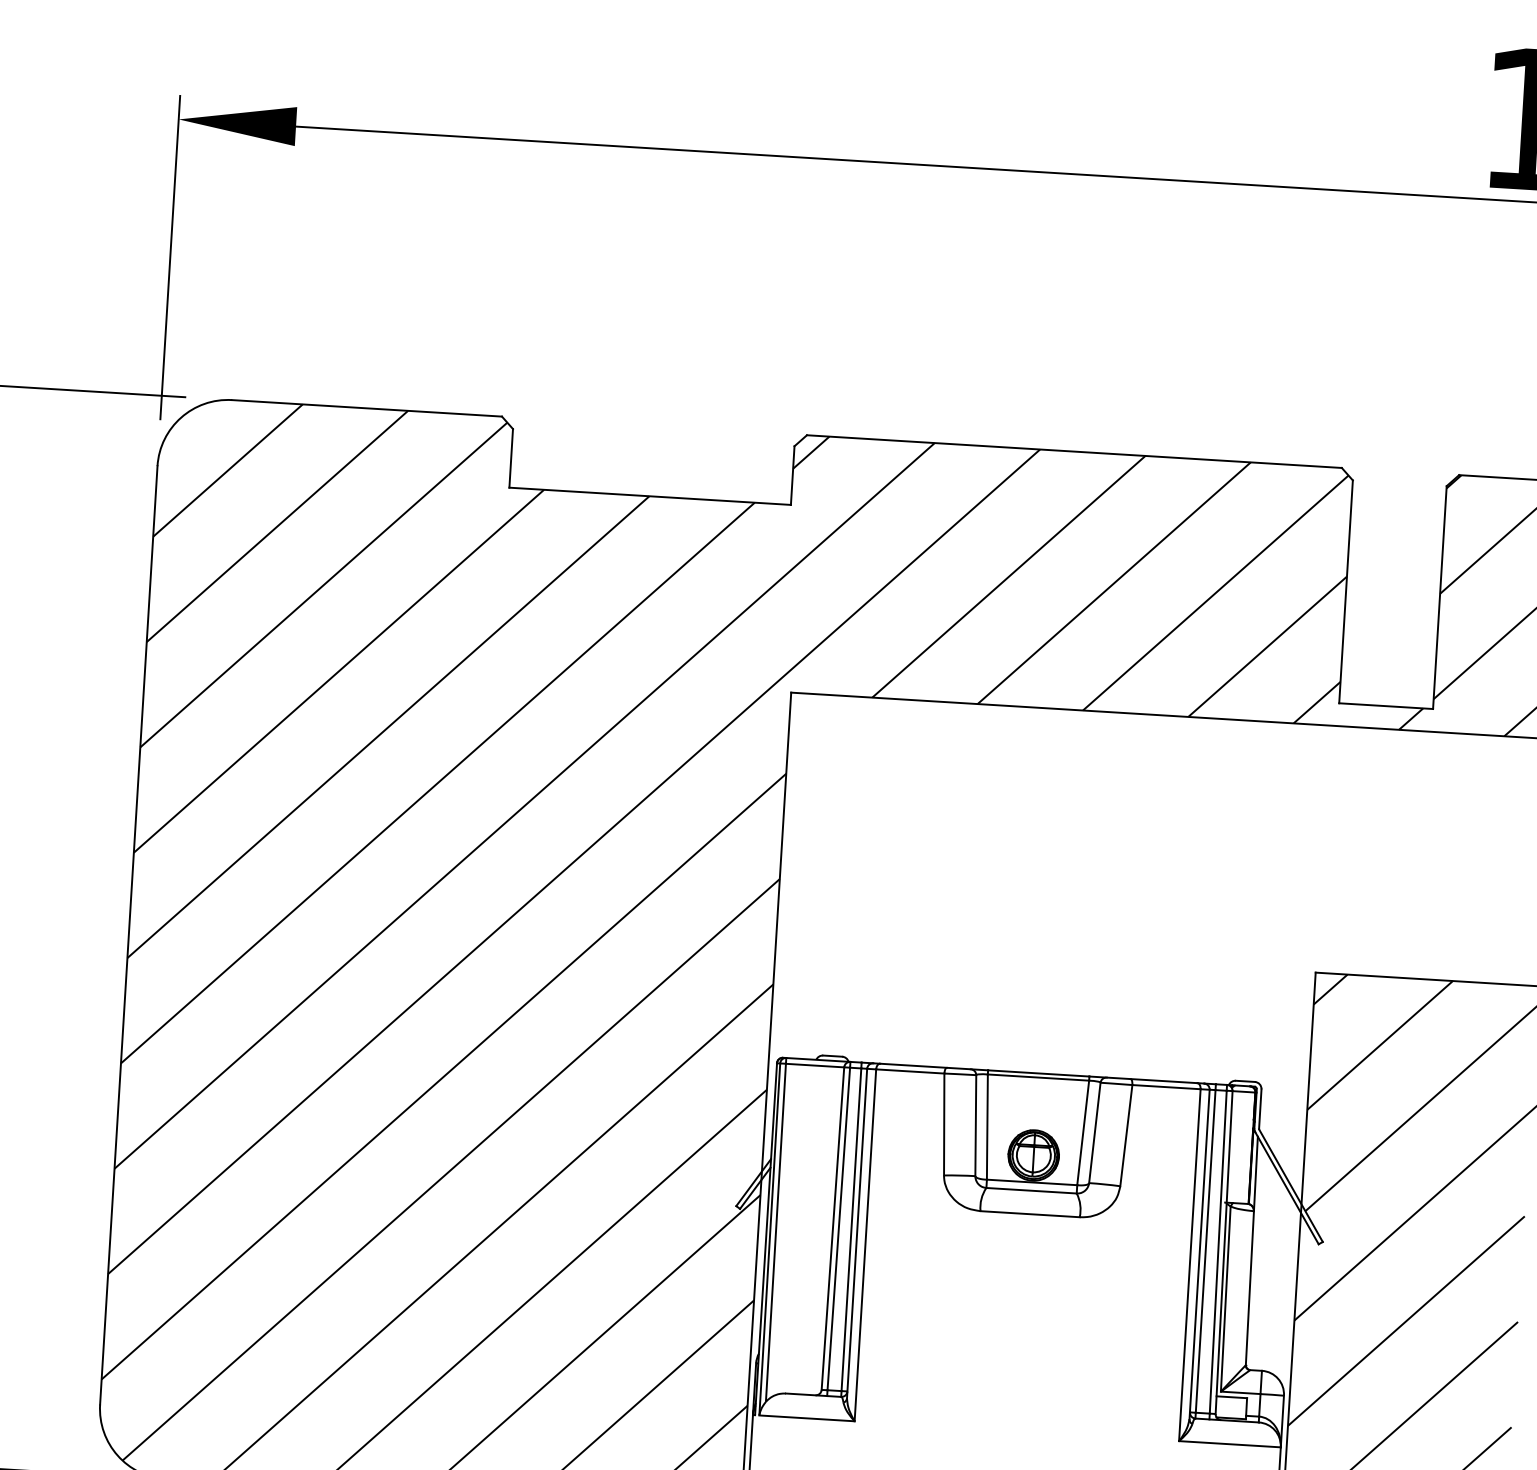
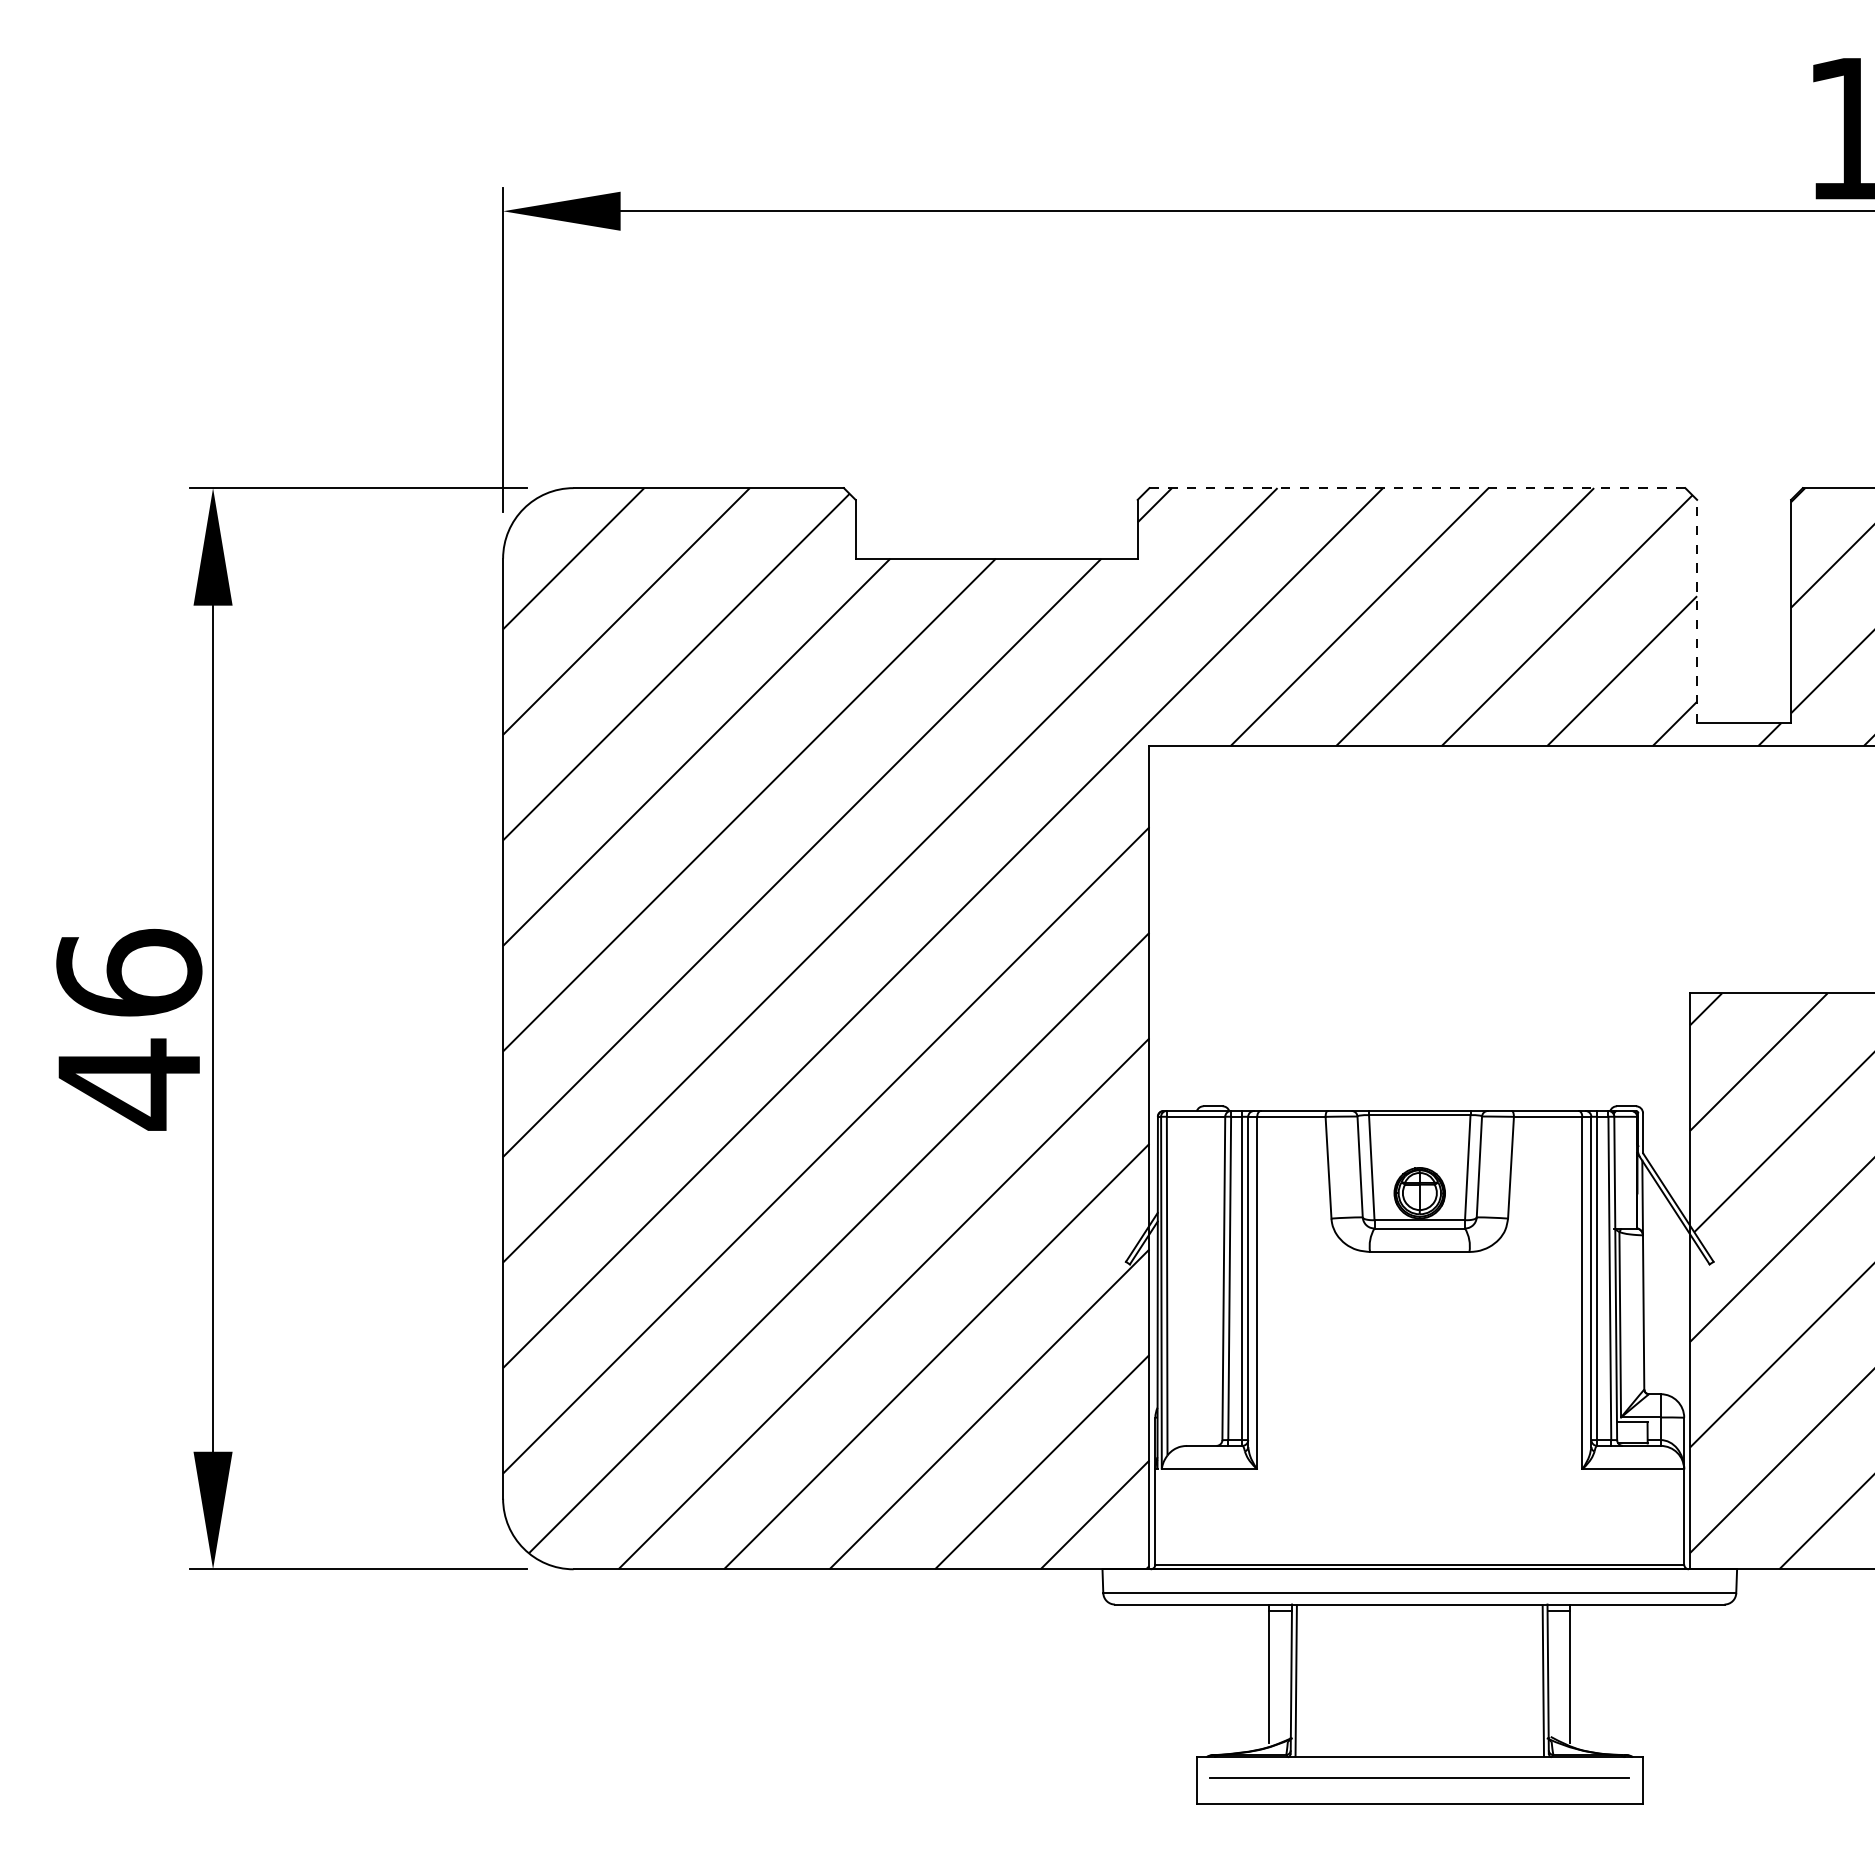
line: (1074, 451) -> (1417, 488), solid -> dashed
line: (1346, 591) -> (1697, 611), solid -> dashed

